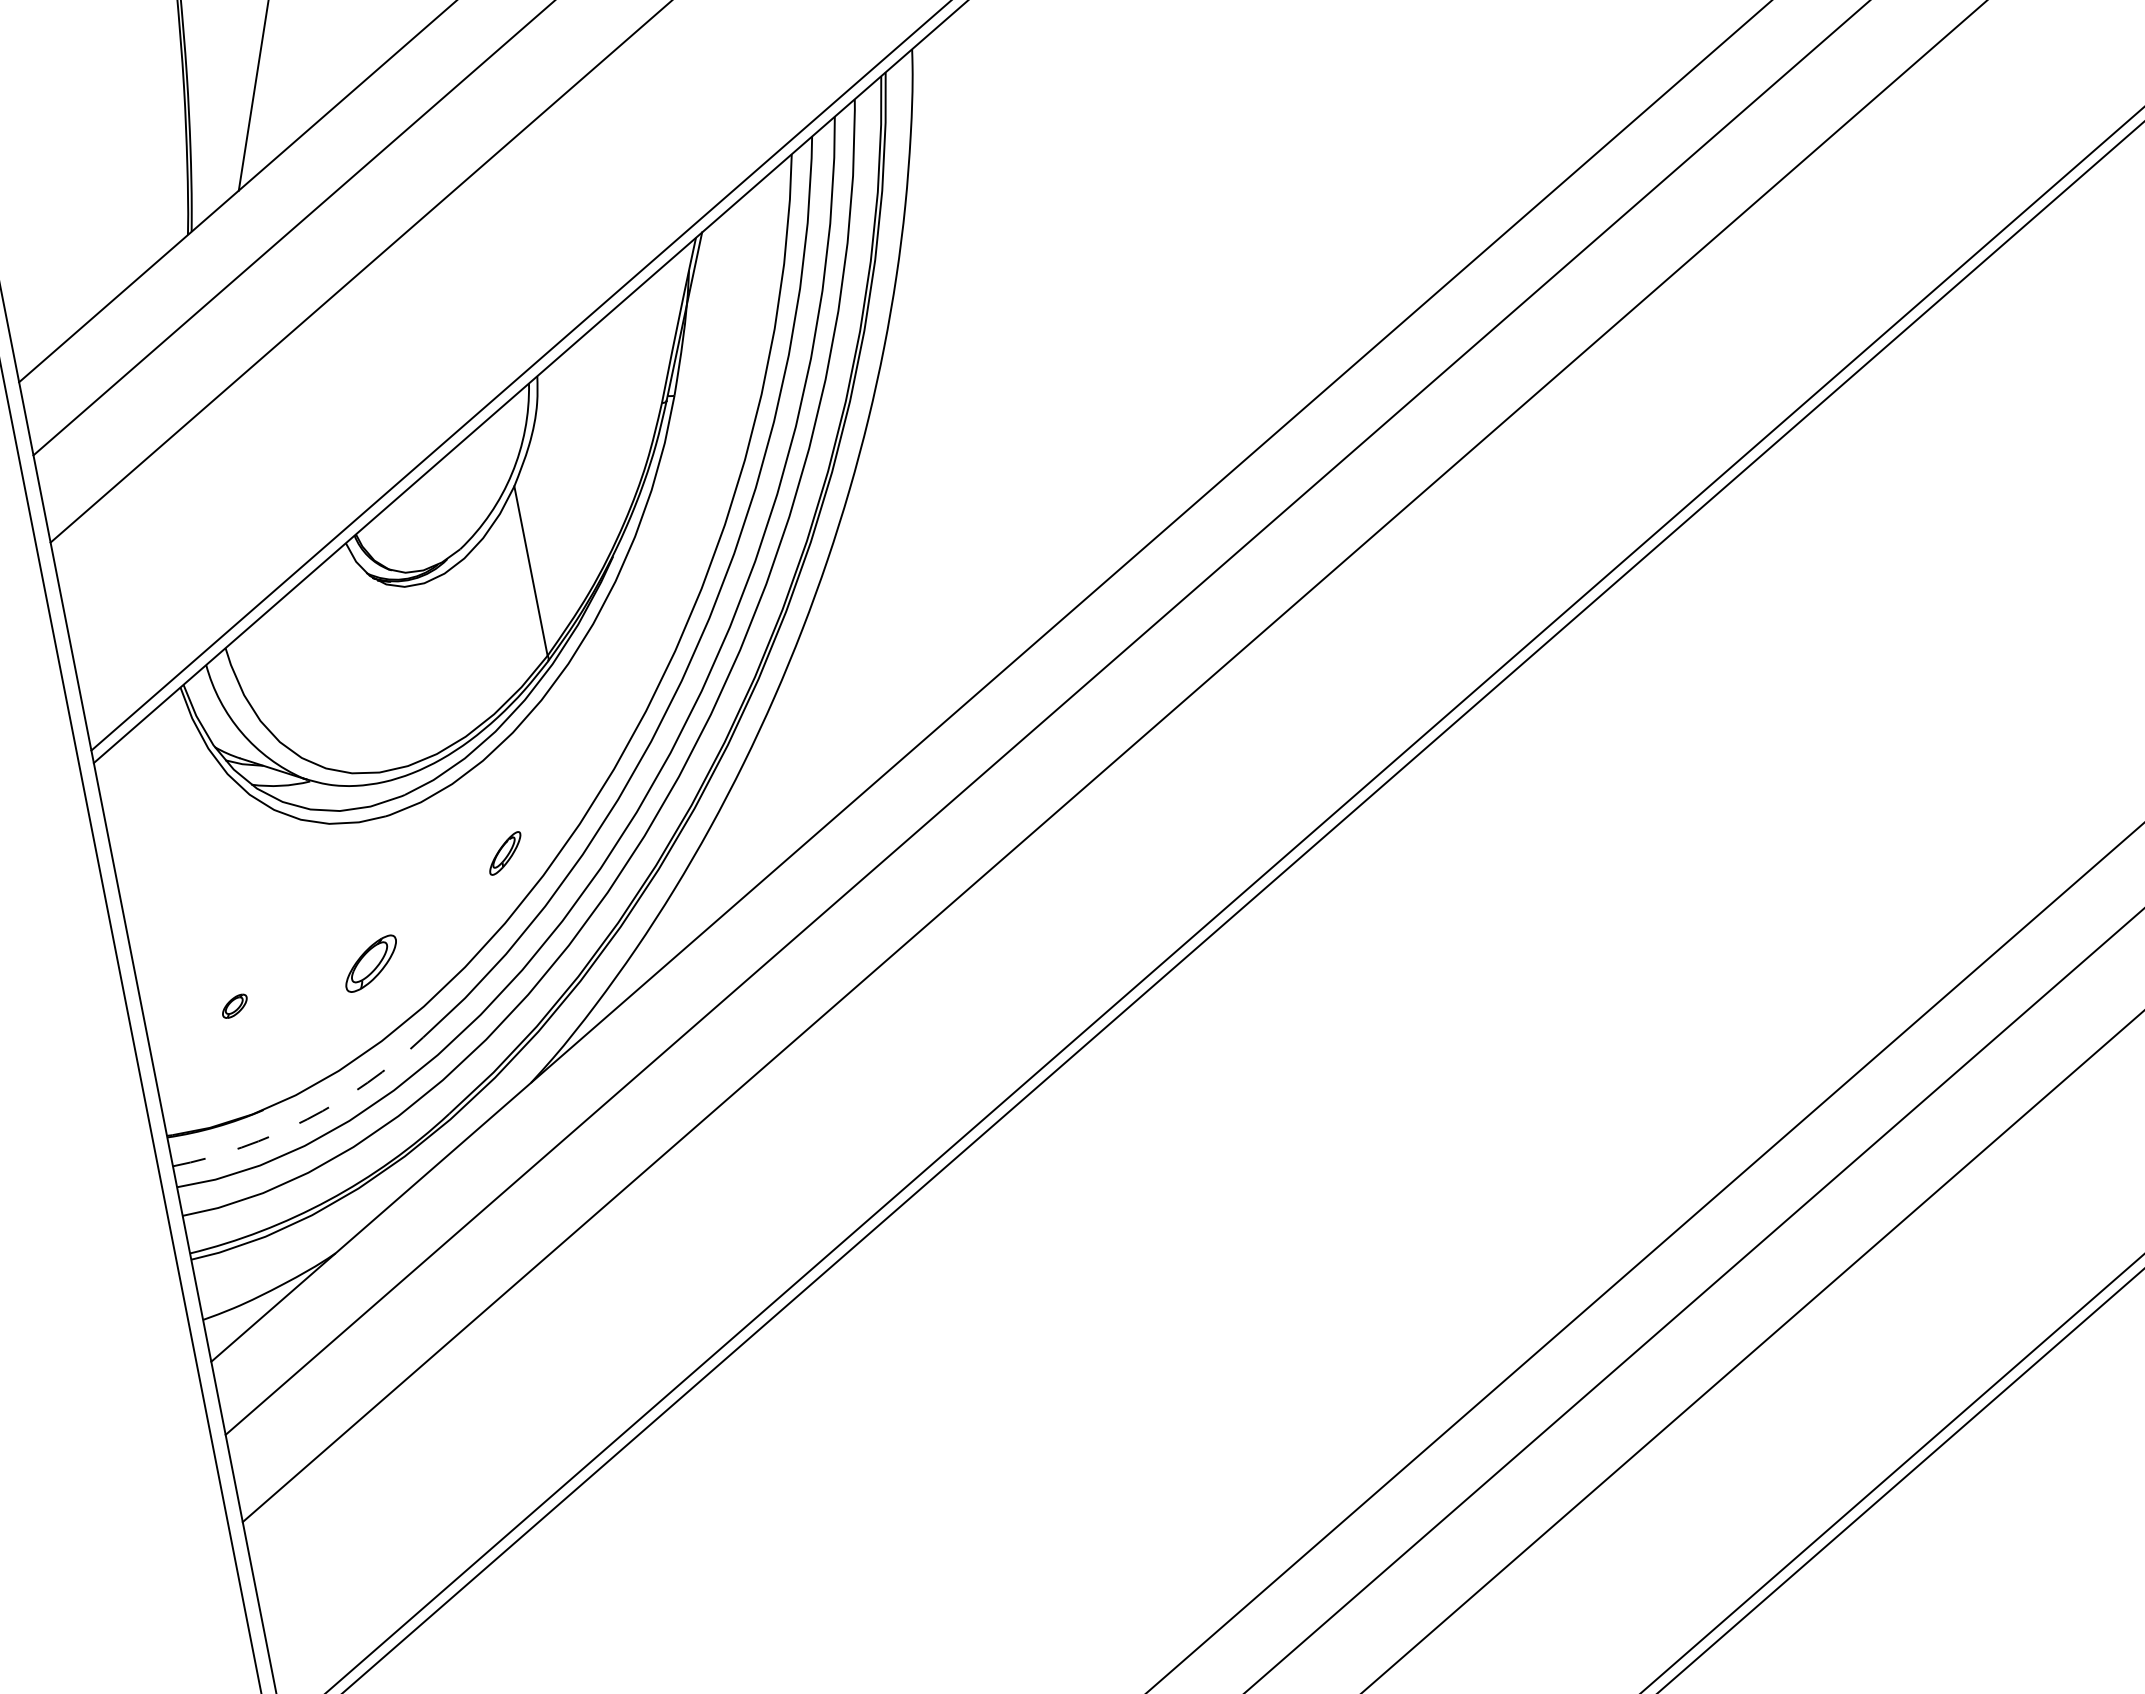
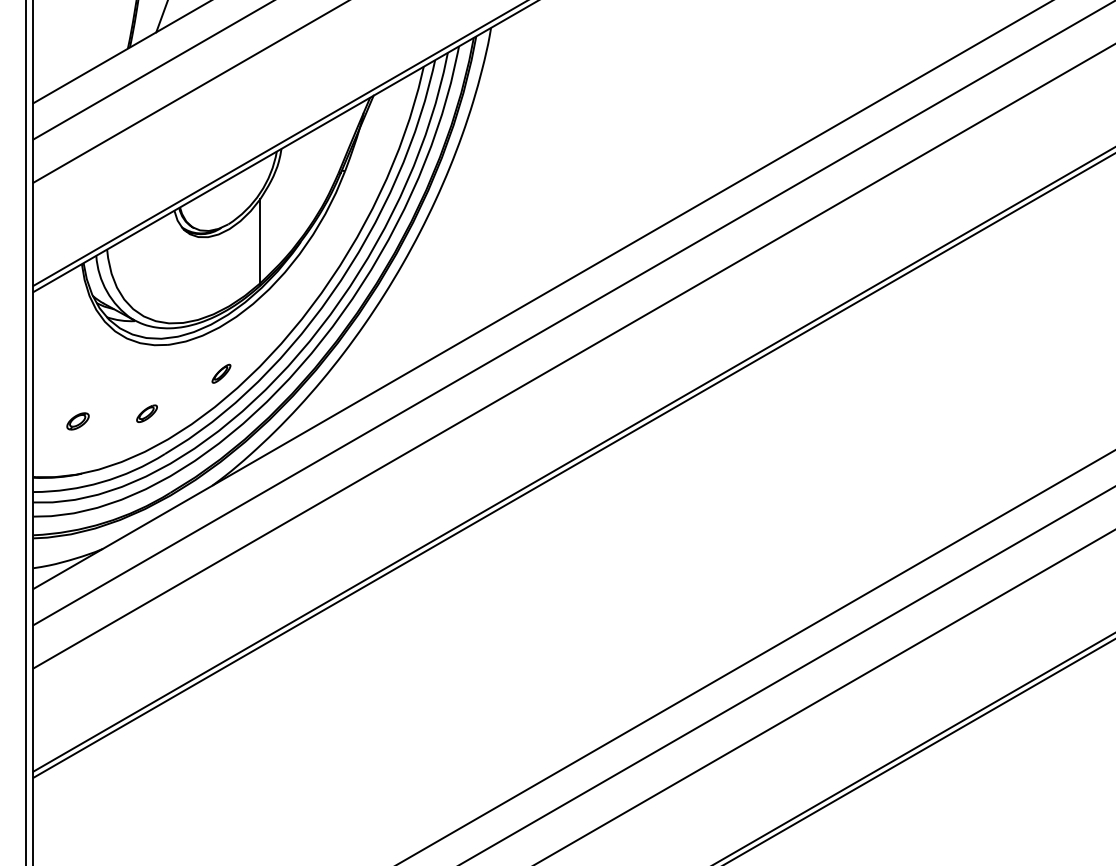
part: (369, 963) -> (146, 413), size x0.71
part: (233, 1006) -> (77, 421), size x1.67
arc: (306, 1120) -> (101, 482), dashed -> solid

